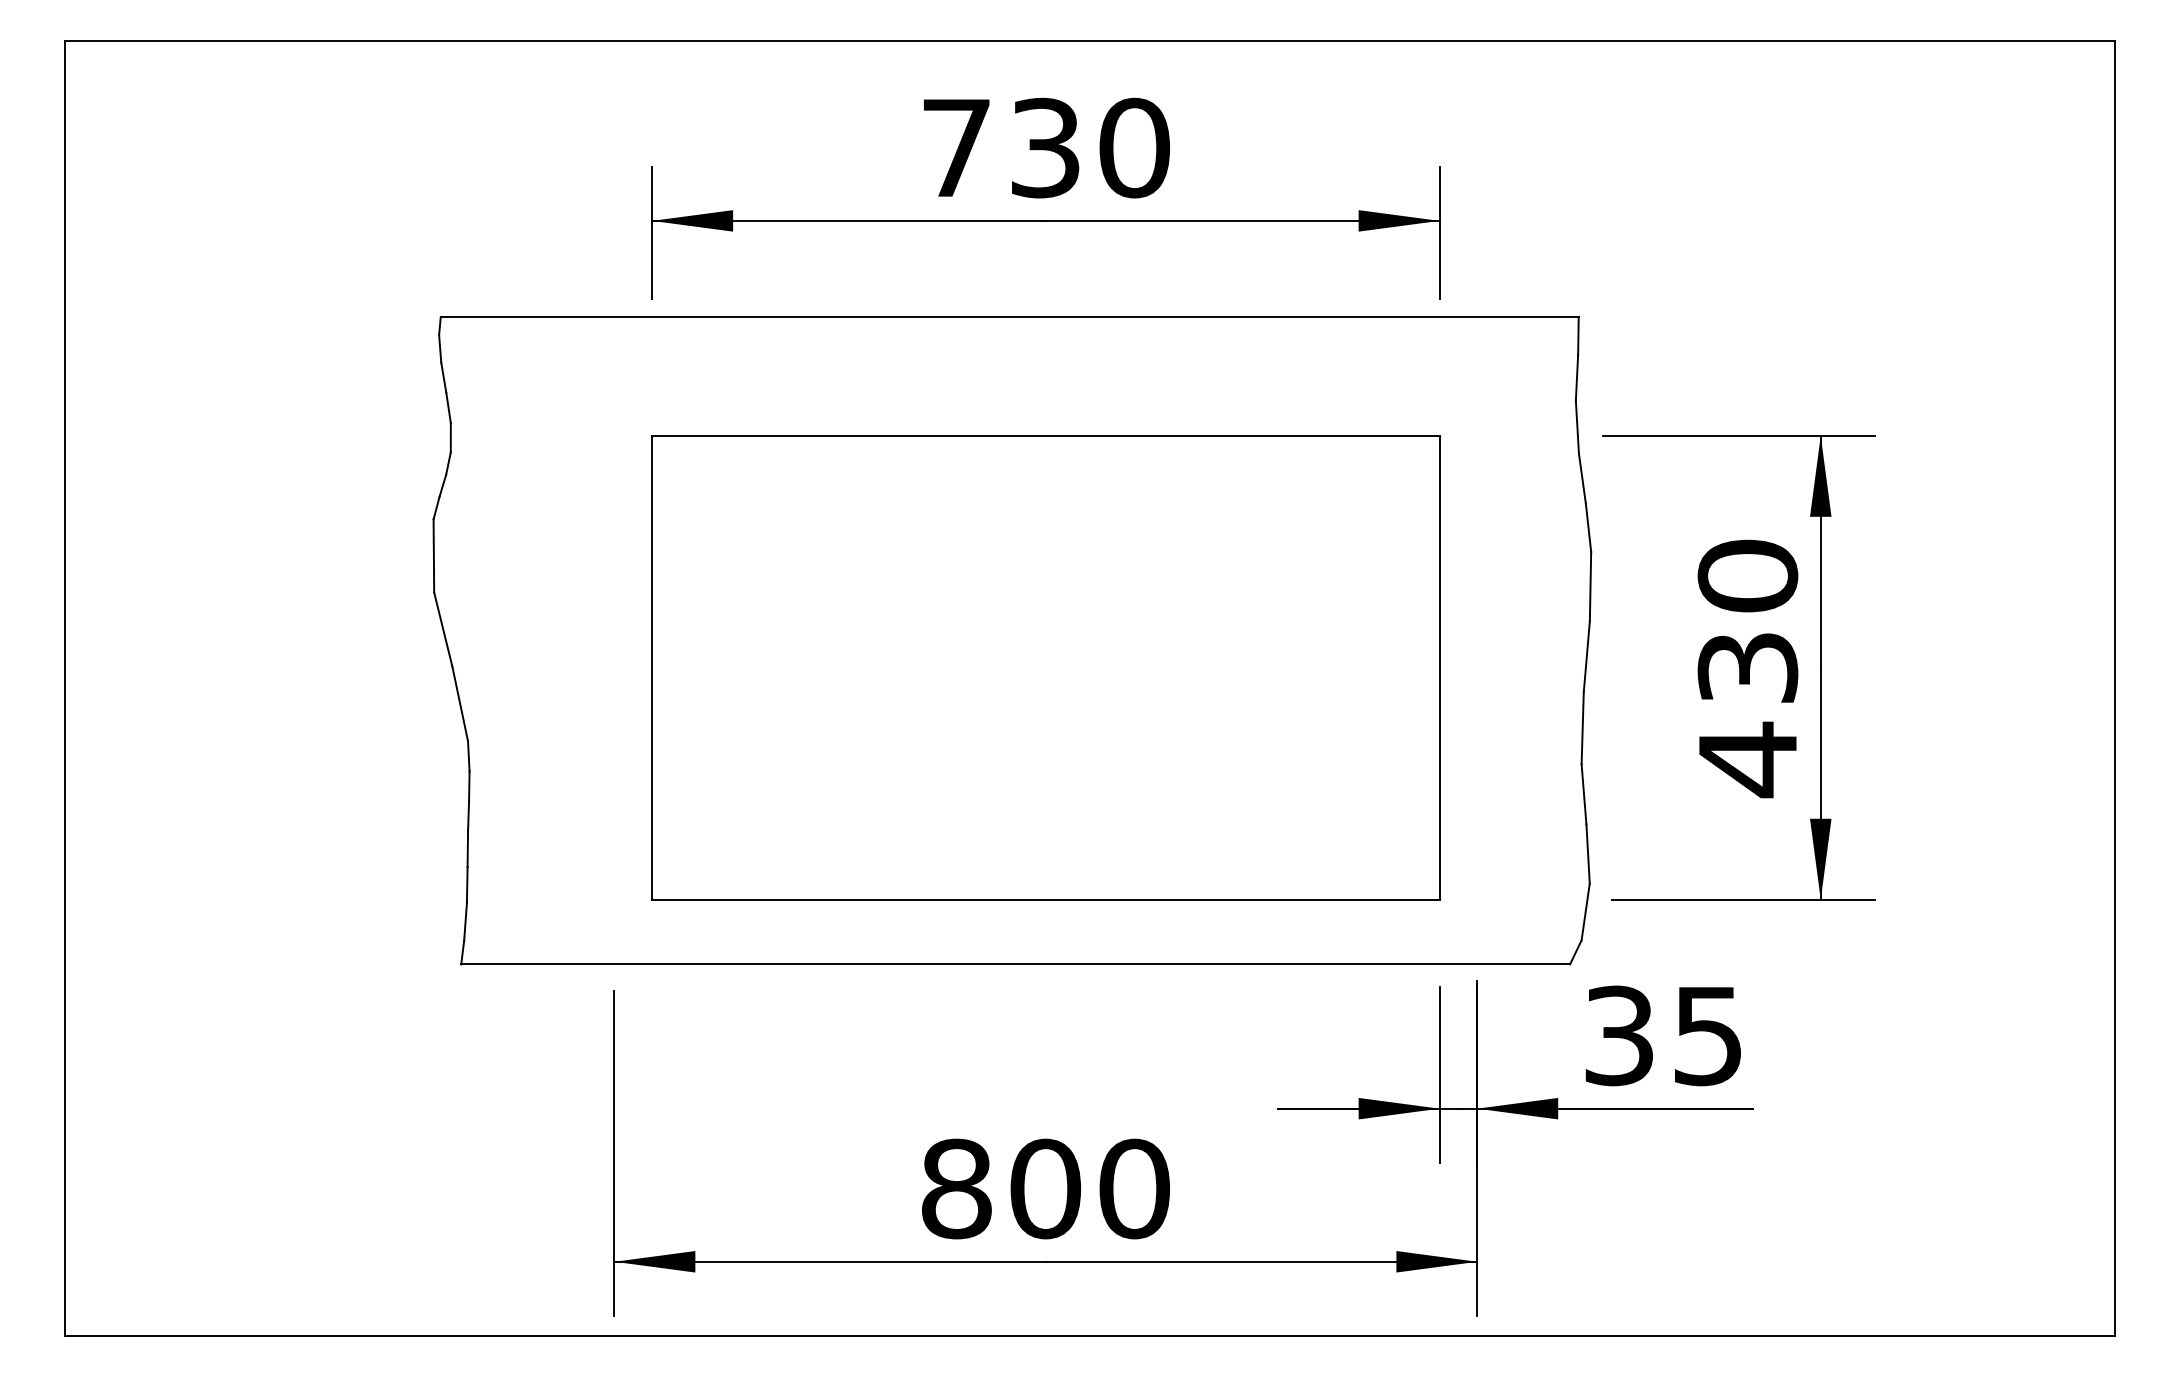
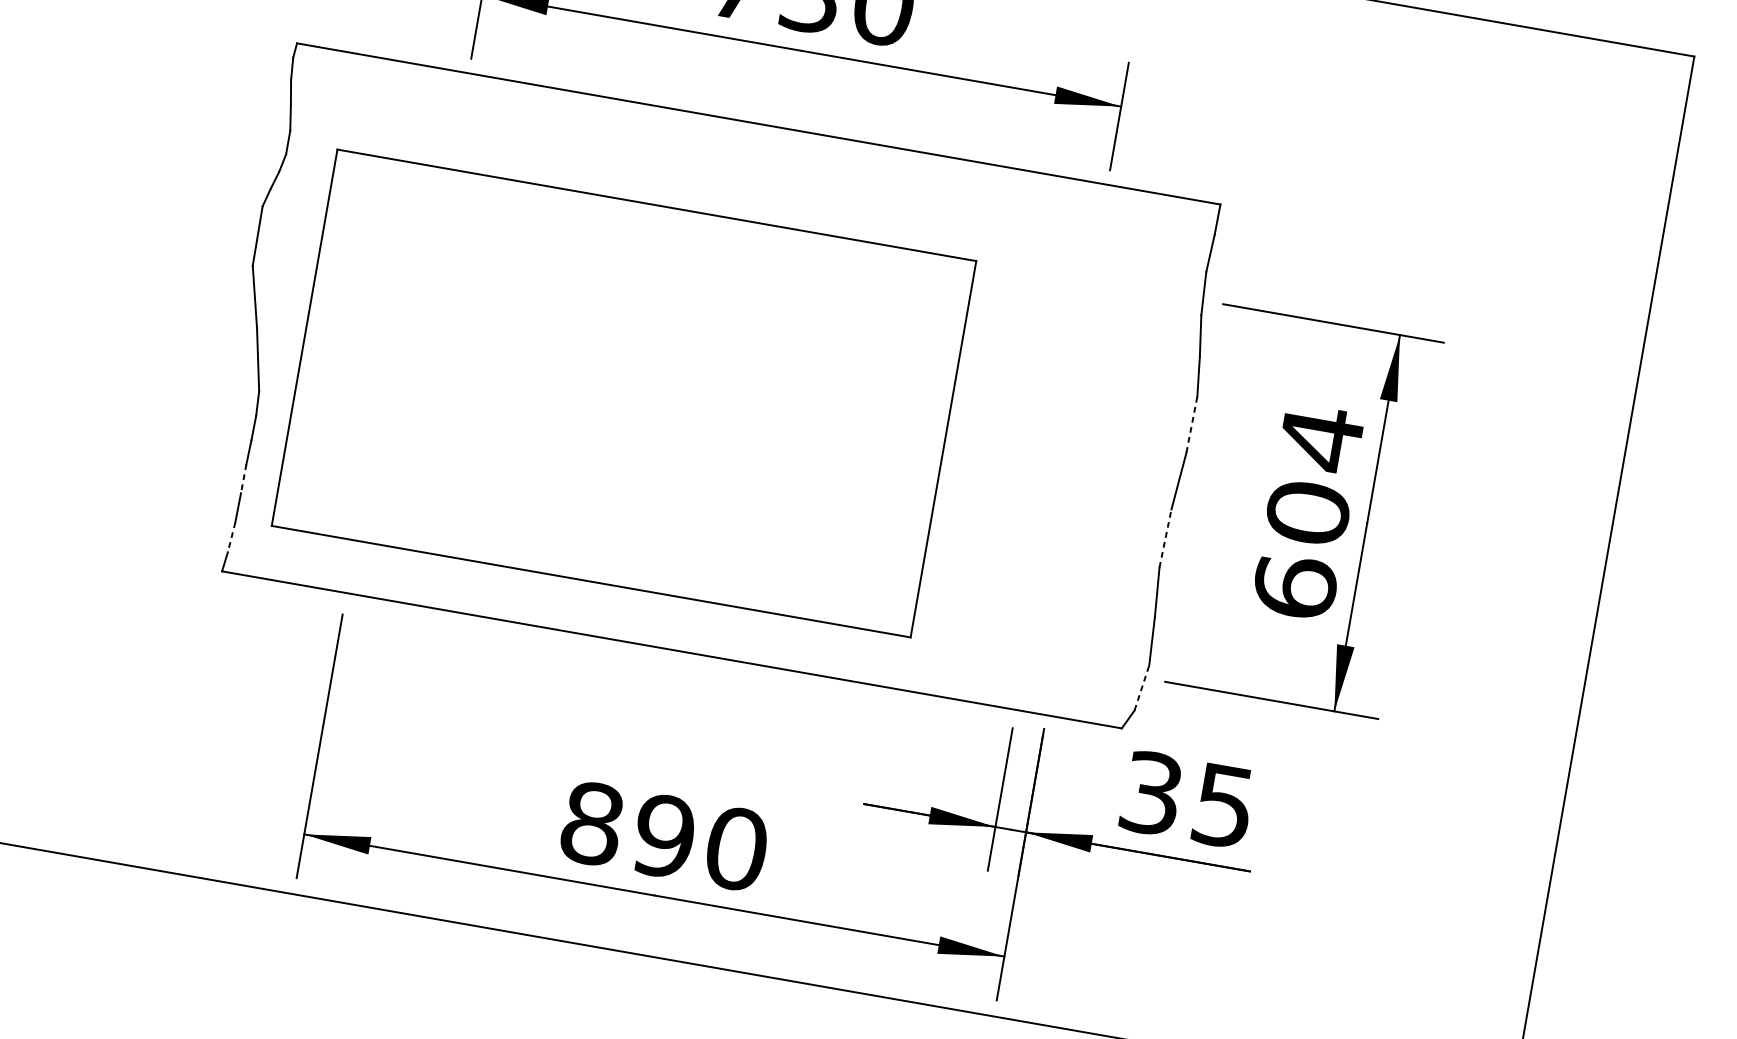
line: (1590, 586) -> (1191, 424), solid -> dashed
part: (1045, 667) -> (623, 393), moved
text: (1747, 668) -> (1307, 513), 430 -> 604
line: (1582, 727) -> (1165, 537), solid -> dashed
line: (467, 849) -> (243, 479), solid -> dashed
line: (1585, 911) -> (1141, 687), solid -> dashed
line: (465, 921) -> (231, 537), solid -> dashed
text: (1045, 1188) -> (664, 835), 800 -> 890

